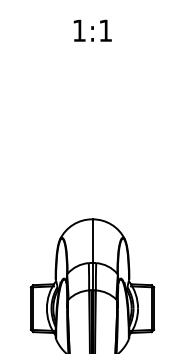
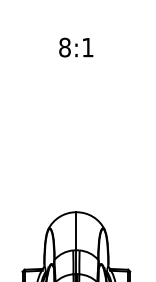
text: (79, 30) -> (65, 47), 1:1 -> 8:1

